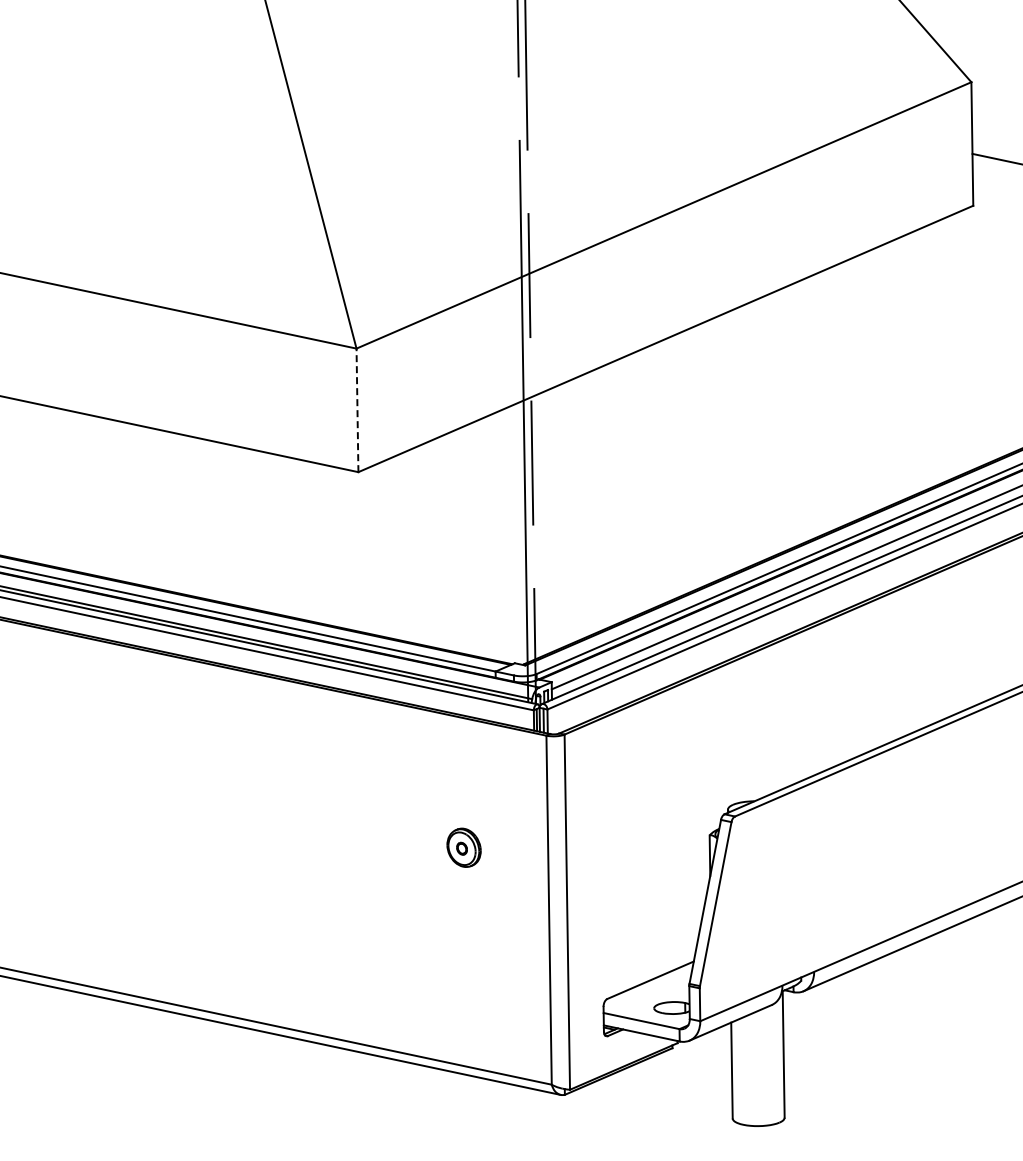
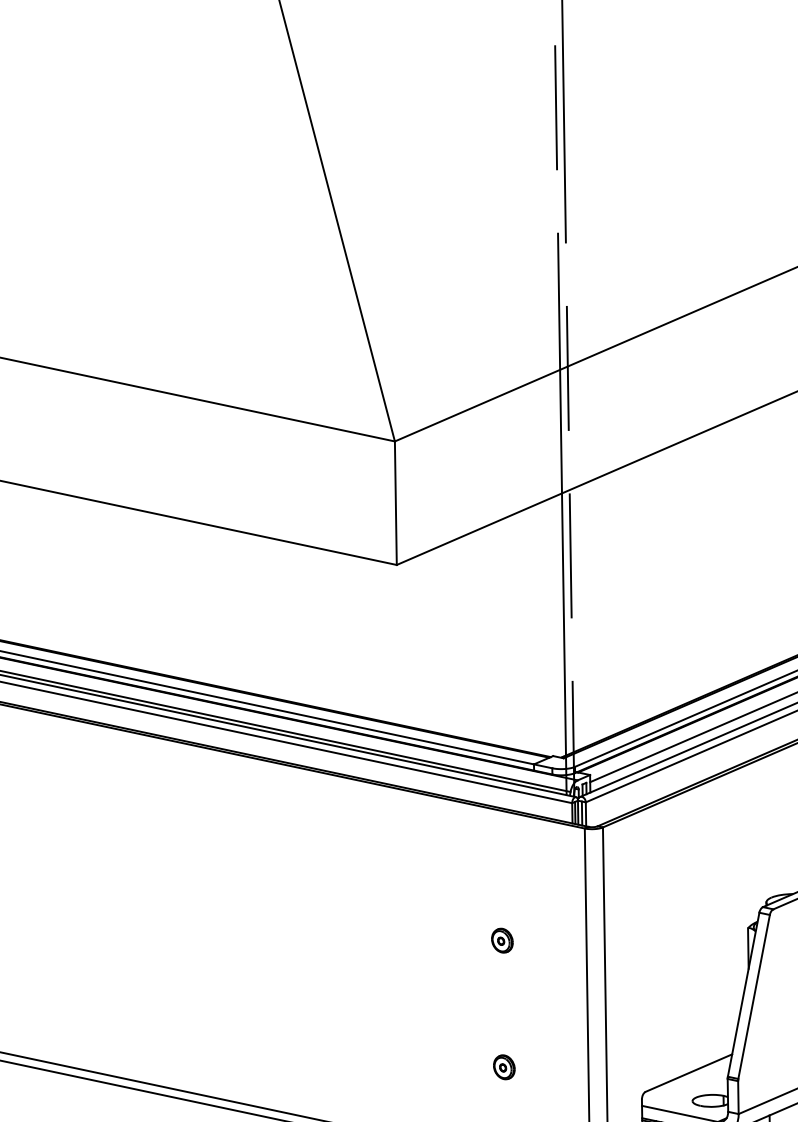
line: (357, 410) -> (395, 503), dashed -> solid
part: (463, 847) -> (501, 940), size x0.62
part: (465, 974) -> (503, 1067), added

